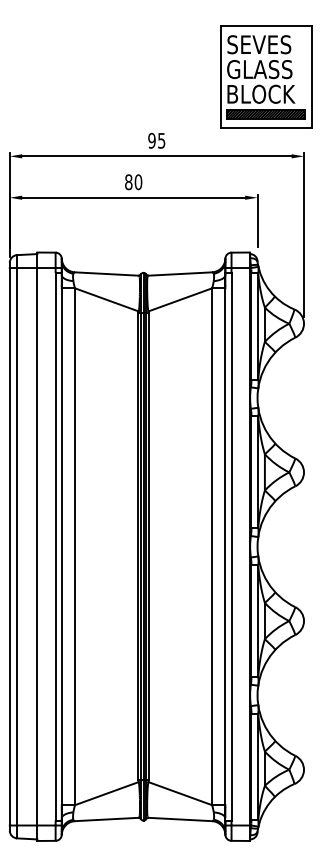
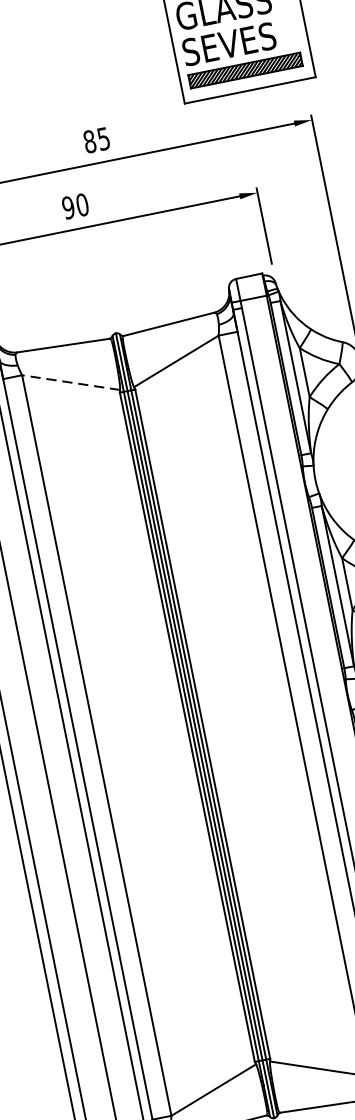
text: (260, 93) -> (231, 42), BLOCK -> SEVES
text: (151, 140) -> (89, 141), 95 -> 85
text: (128, 182) -> (68, 208), 80 -> 90
line: (106, 299) -> (70, 382), solid -> dashed

